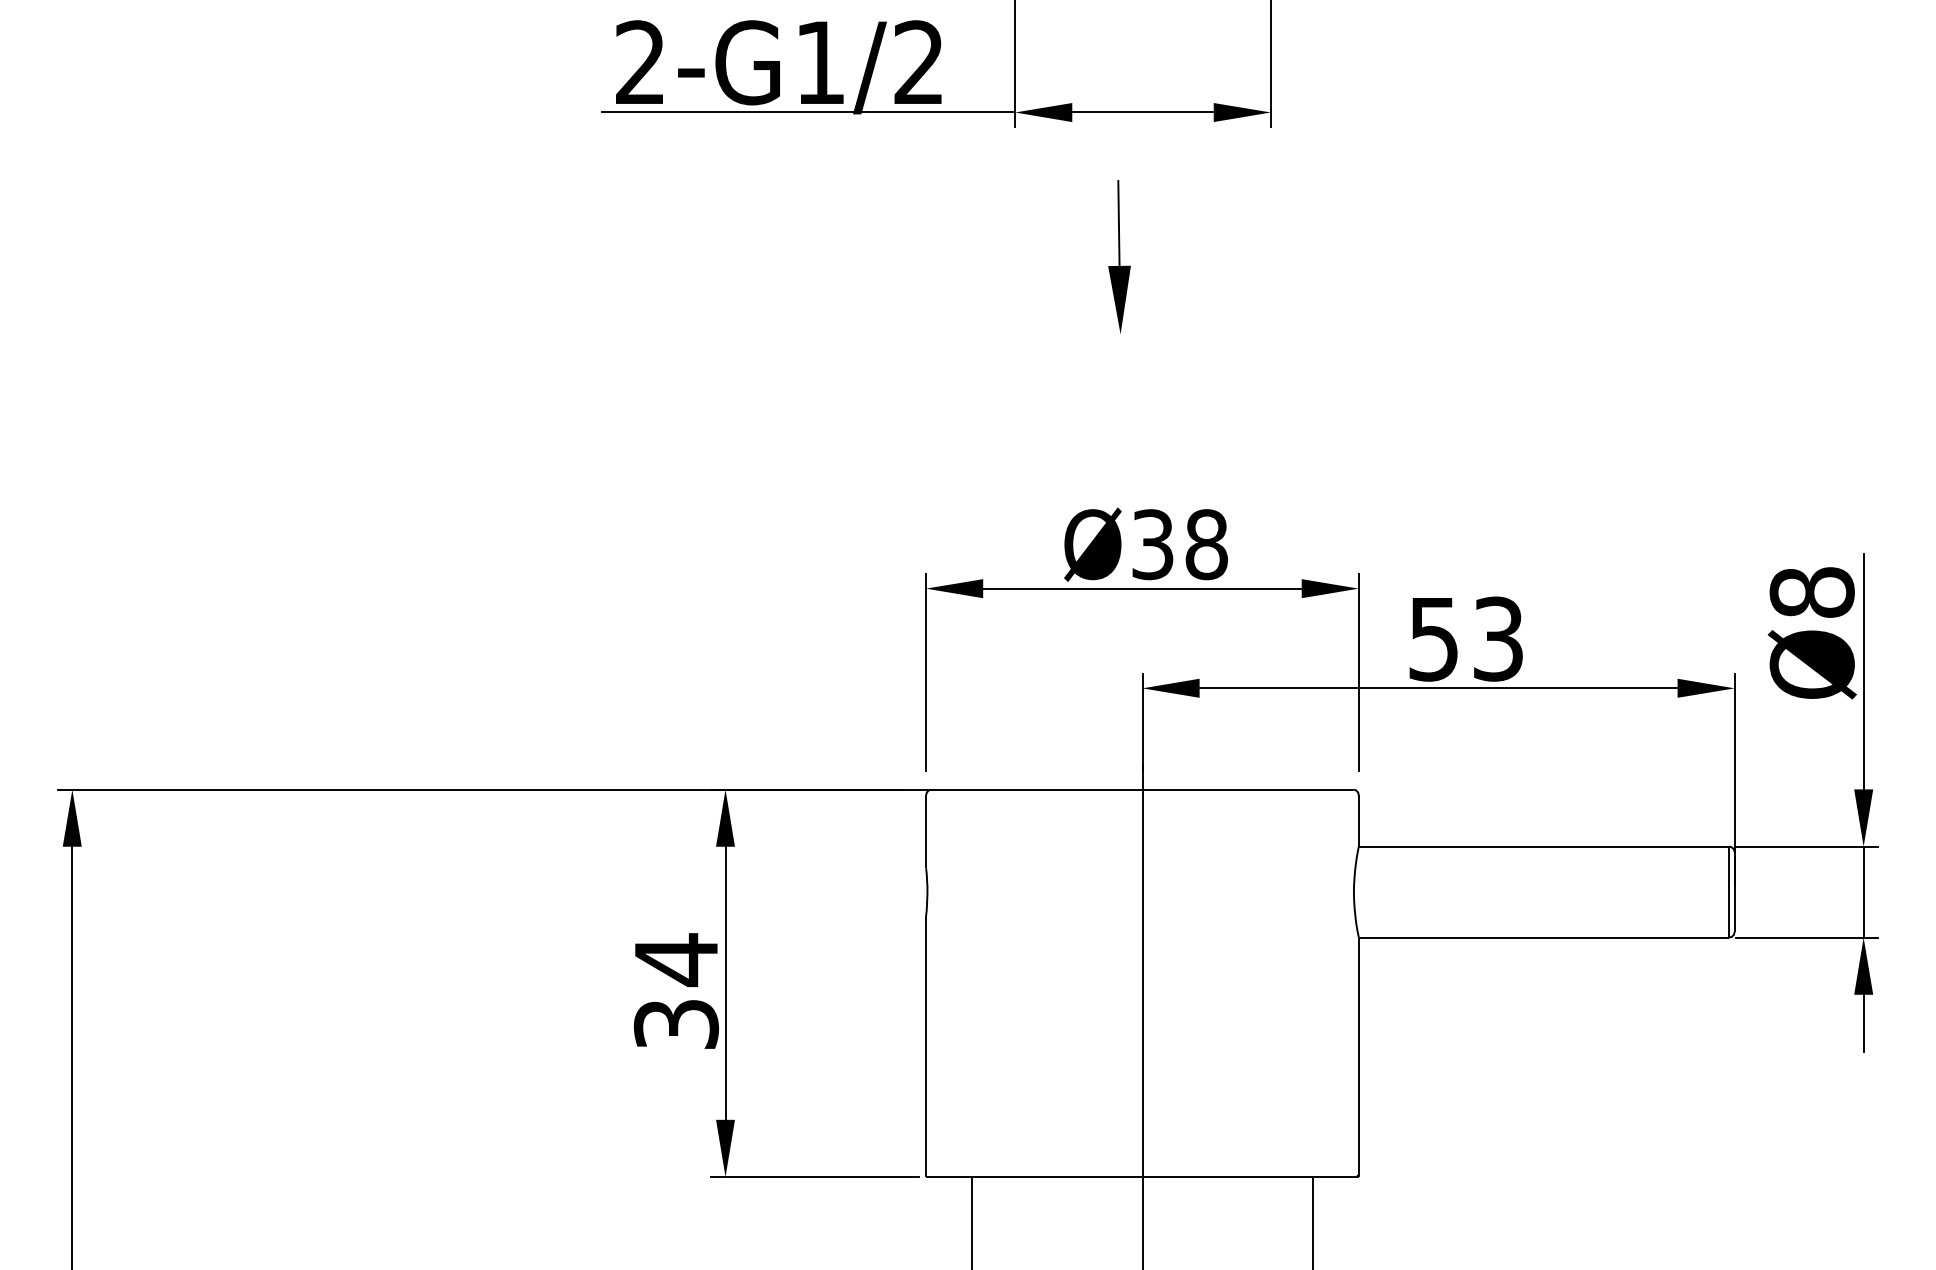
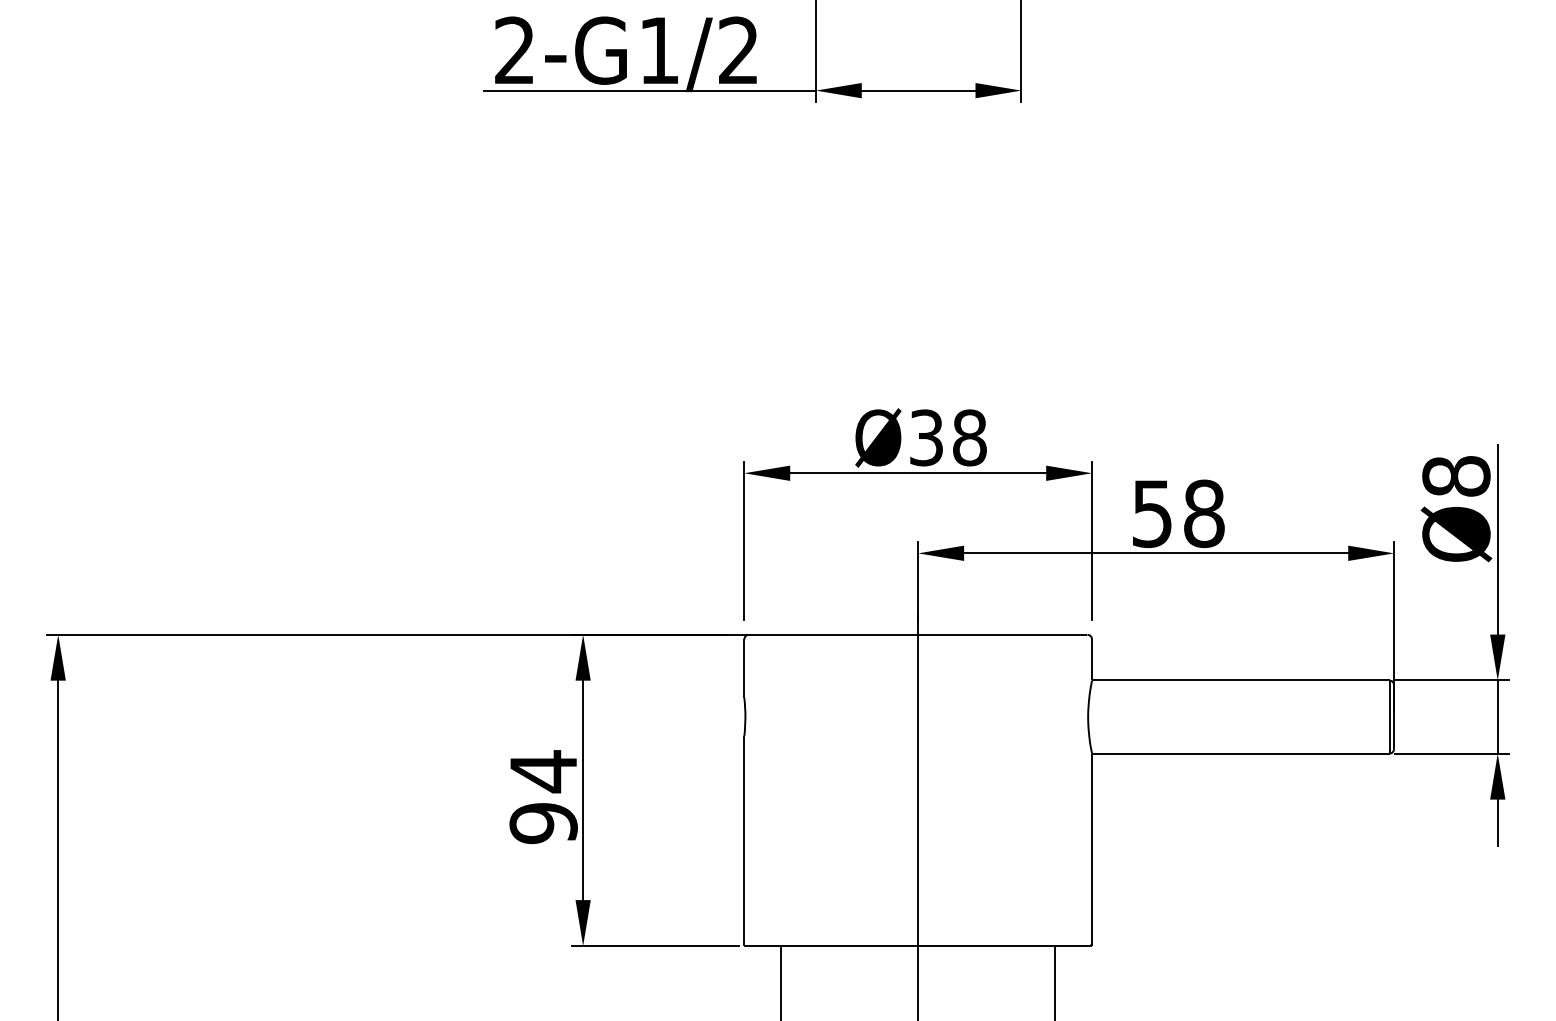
part: (1119, 256) -> (899, 206), removed
text: (1498, 638) -> (1204, 513), 53 -> 58
text: (676, 1024) -> (543, 823), 34 -> 94

